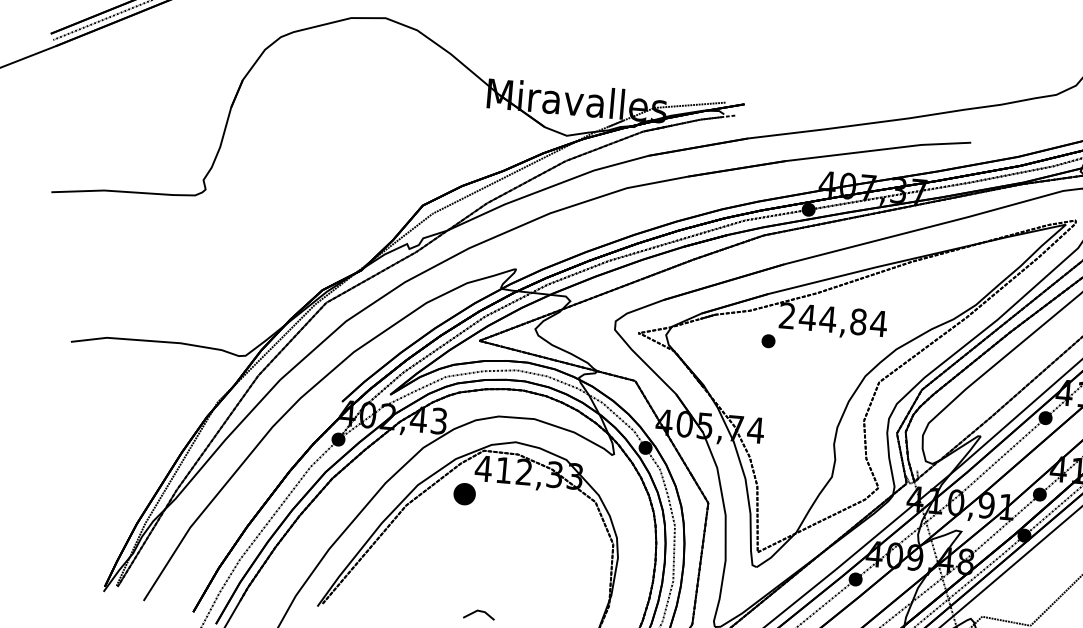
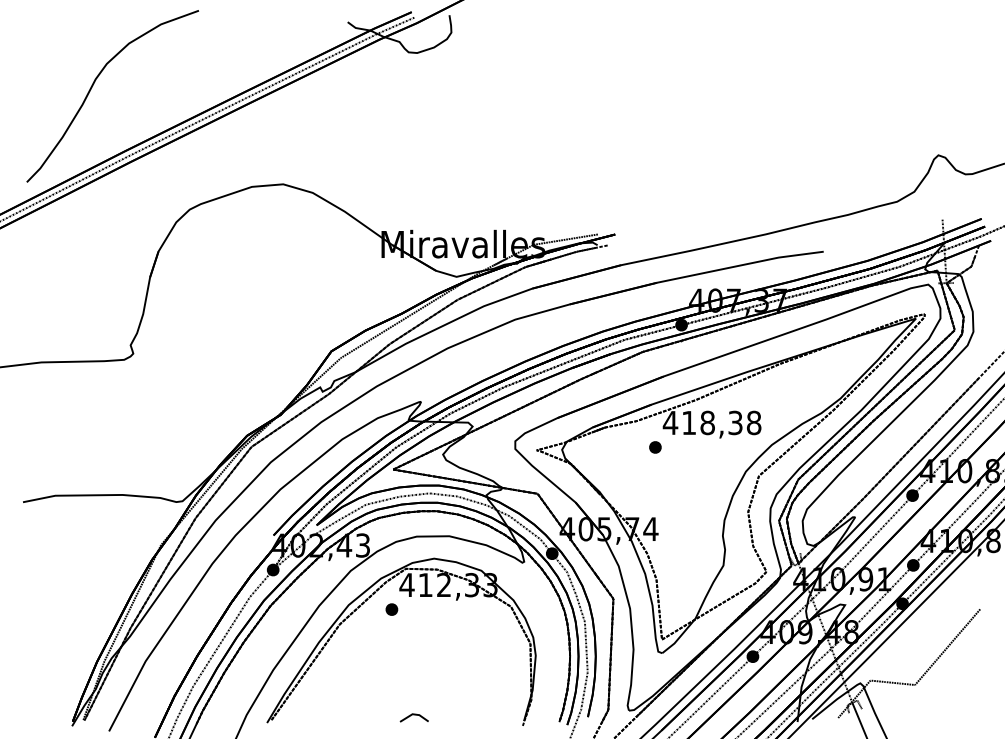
text: (832, 319) -> (711, 422), 244,84 -> 418,38
part: (464, 493) -> (391, 609), size x0.62

